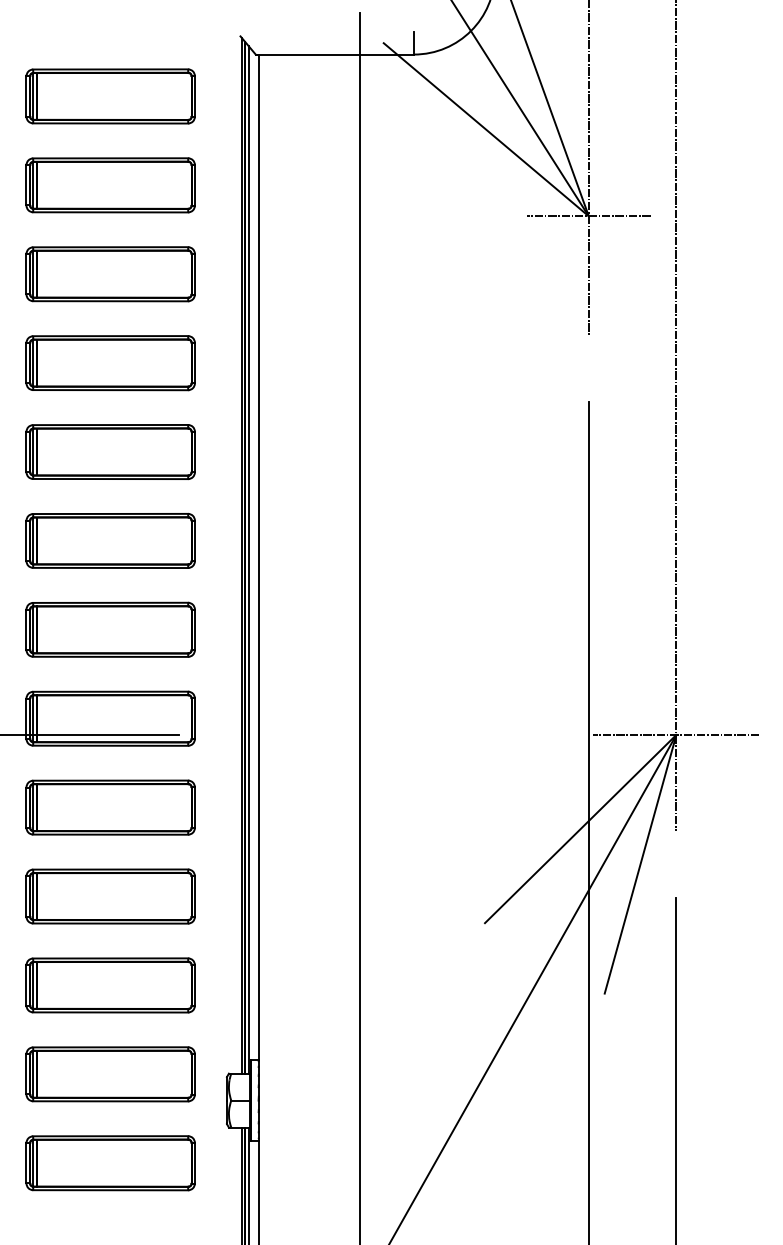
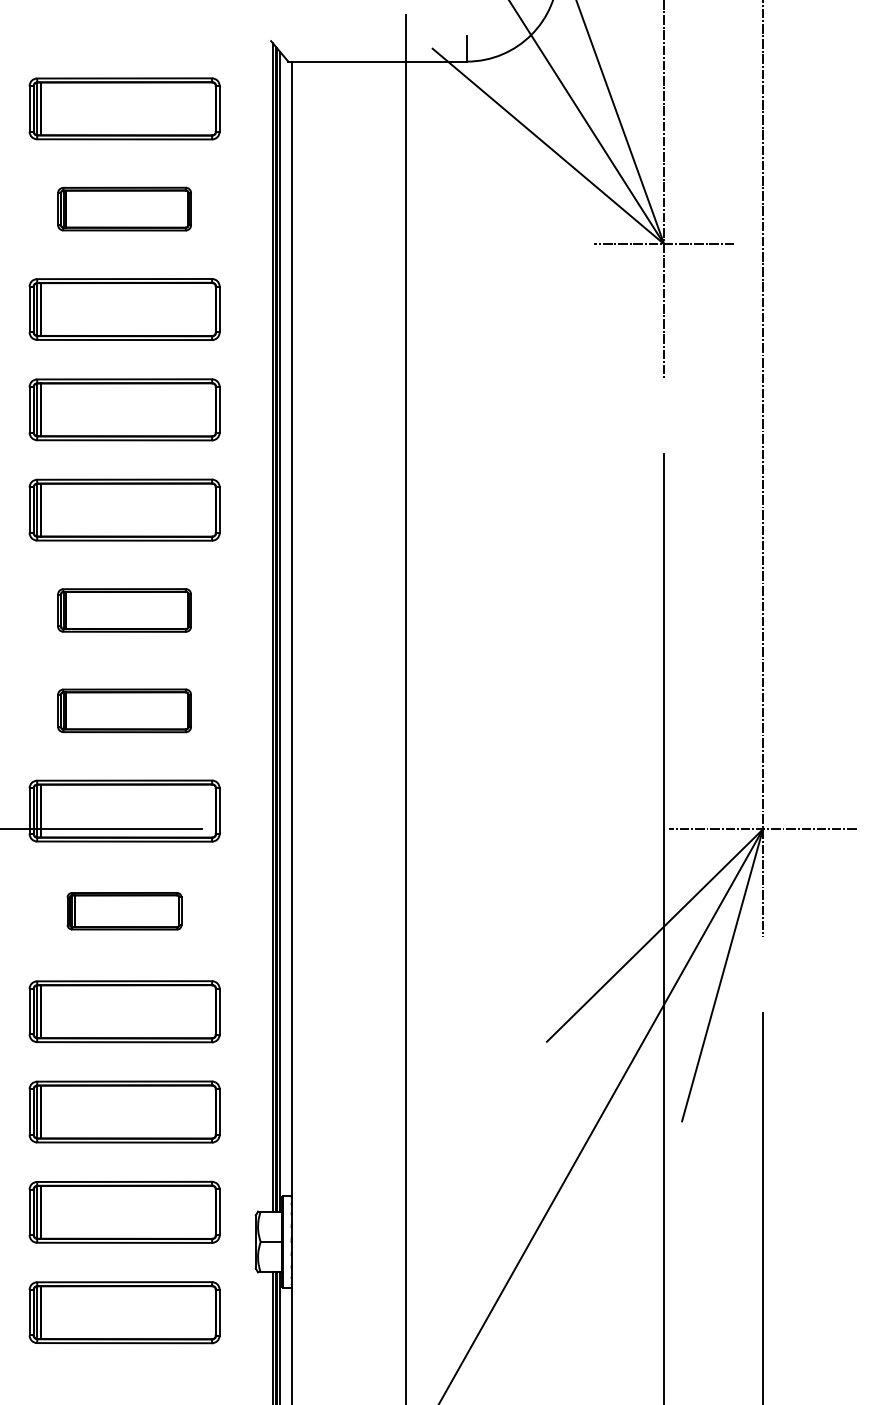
part: (110, 184) -> (124, 208), size x0.7
part: (110, 540) -> (124, 610), size x0.7
part: (110, 629) -> (124, 710), size x0.7
part: (110, 806) -> (124, 910), size x0.6

